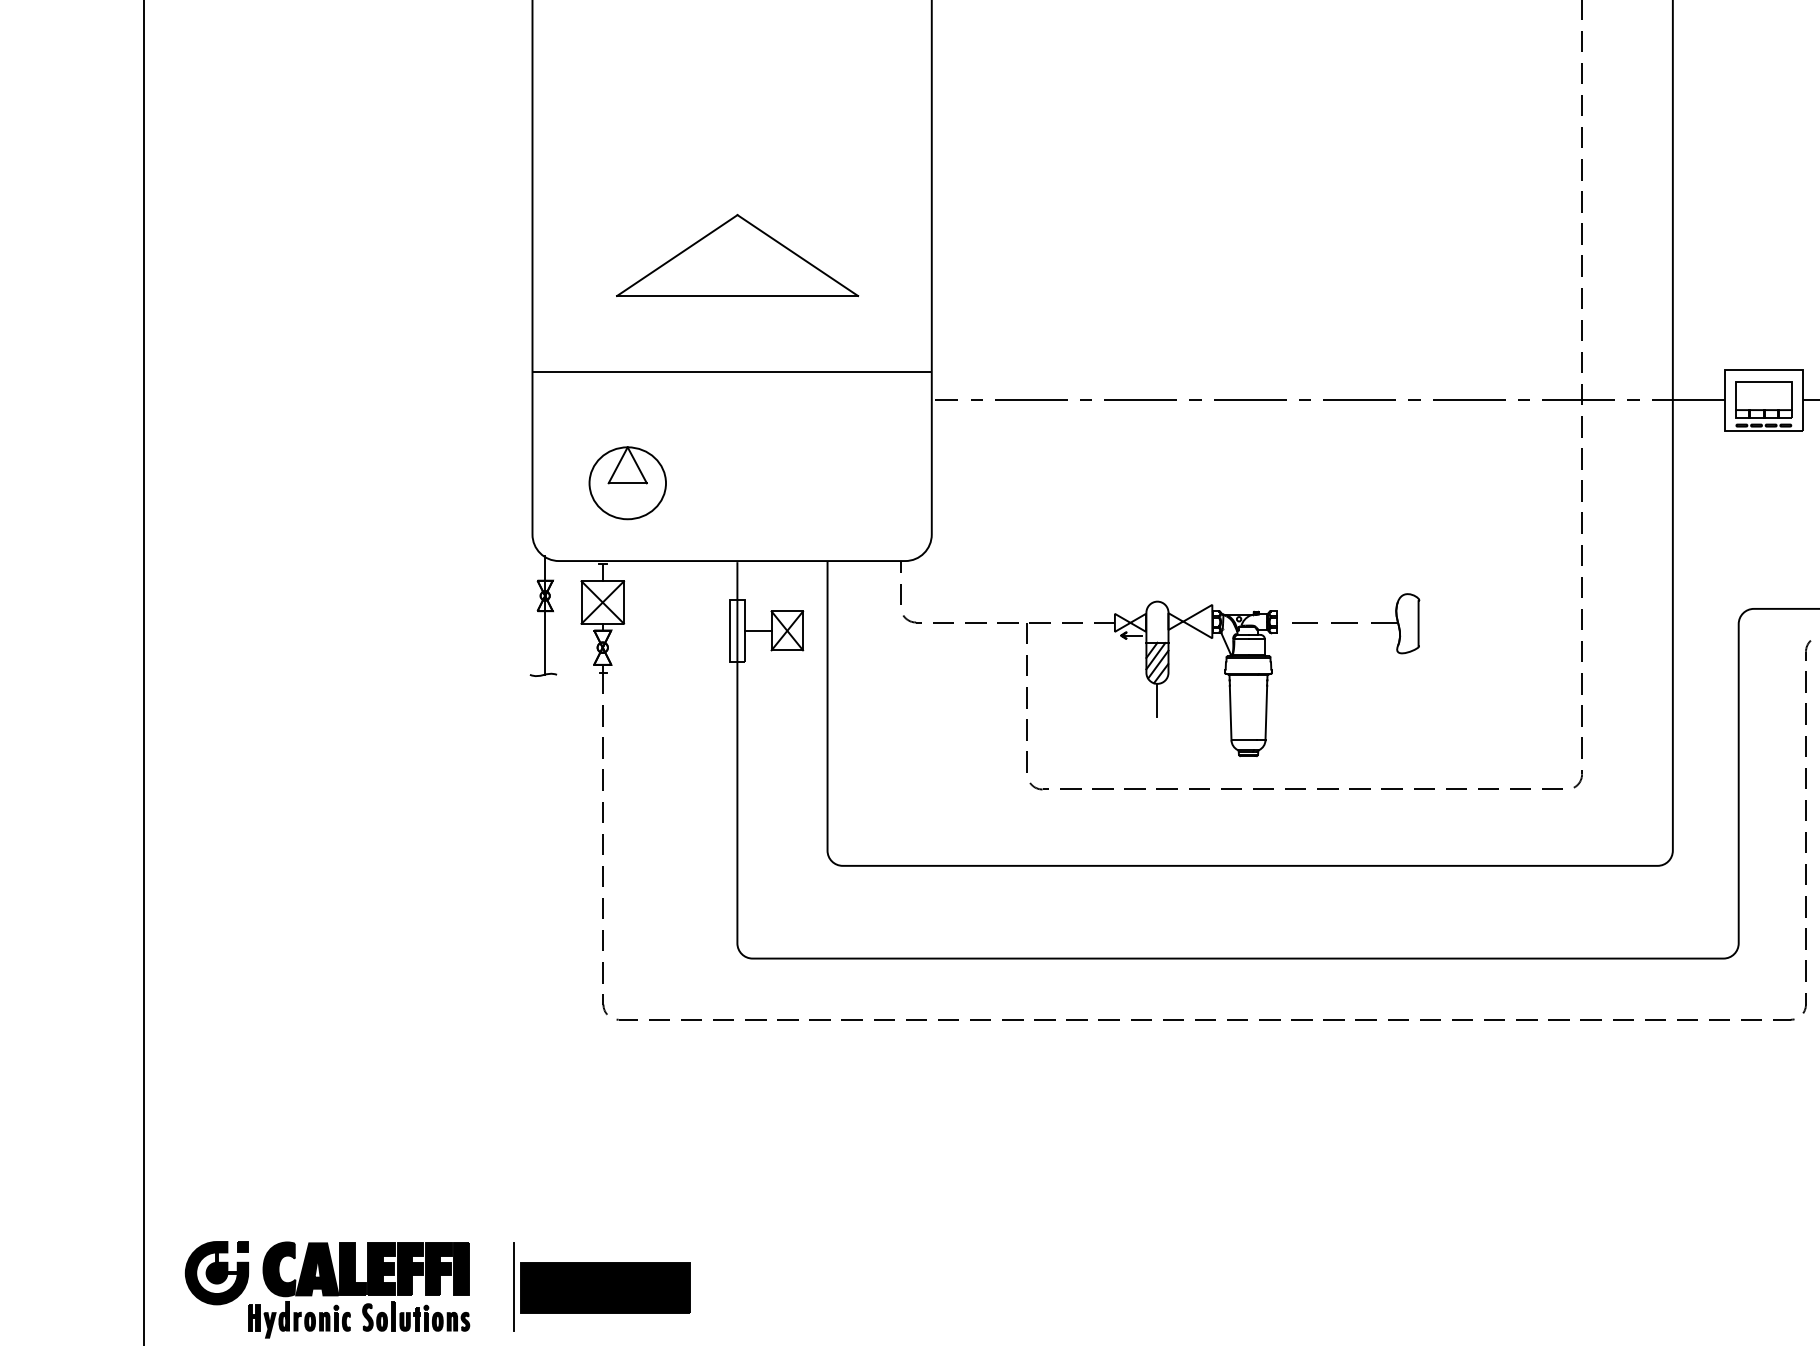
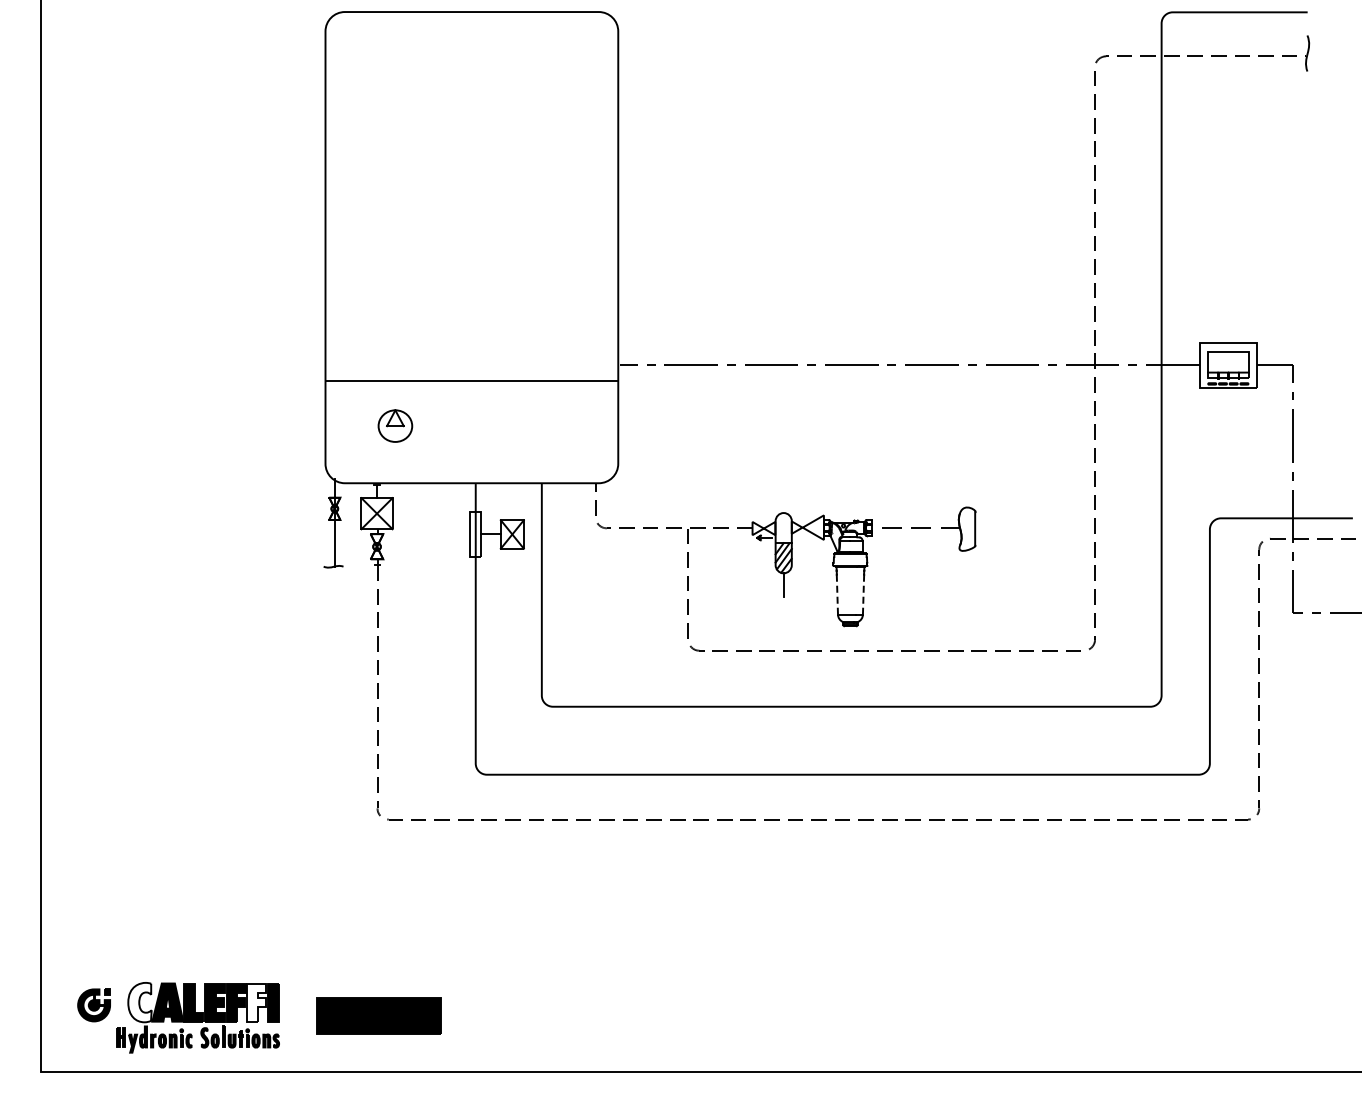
part: (737, 254) -> (475, 258), removed
line: (731, 371) -> (471, 381), moved
part: (627, 482) -> (395, 425), size x0.6
line: (1230, 712) -> (837, 594), solid -> dashed
line: (1266, 712) -> (863, 594), solid -> dashed
fill: (278, 1269) -> (139, 1002), removed
fill: (438, 1269) -> (256, 1002), removed
part: (216, 1273) -> (93, 1005), size x0.7
line: (513, 1286) -> (311, 1015), removed

